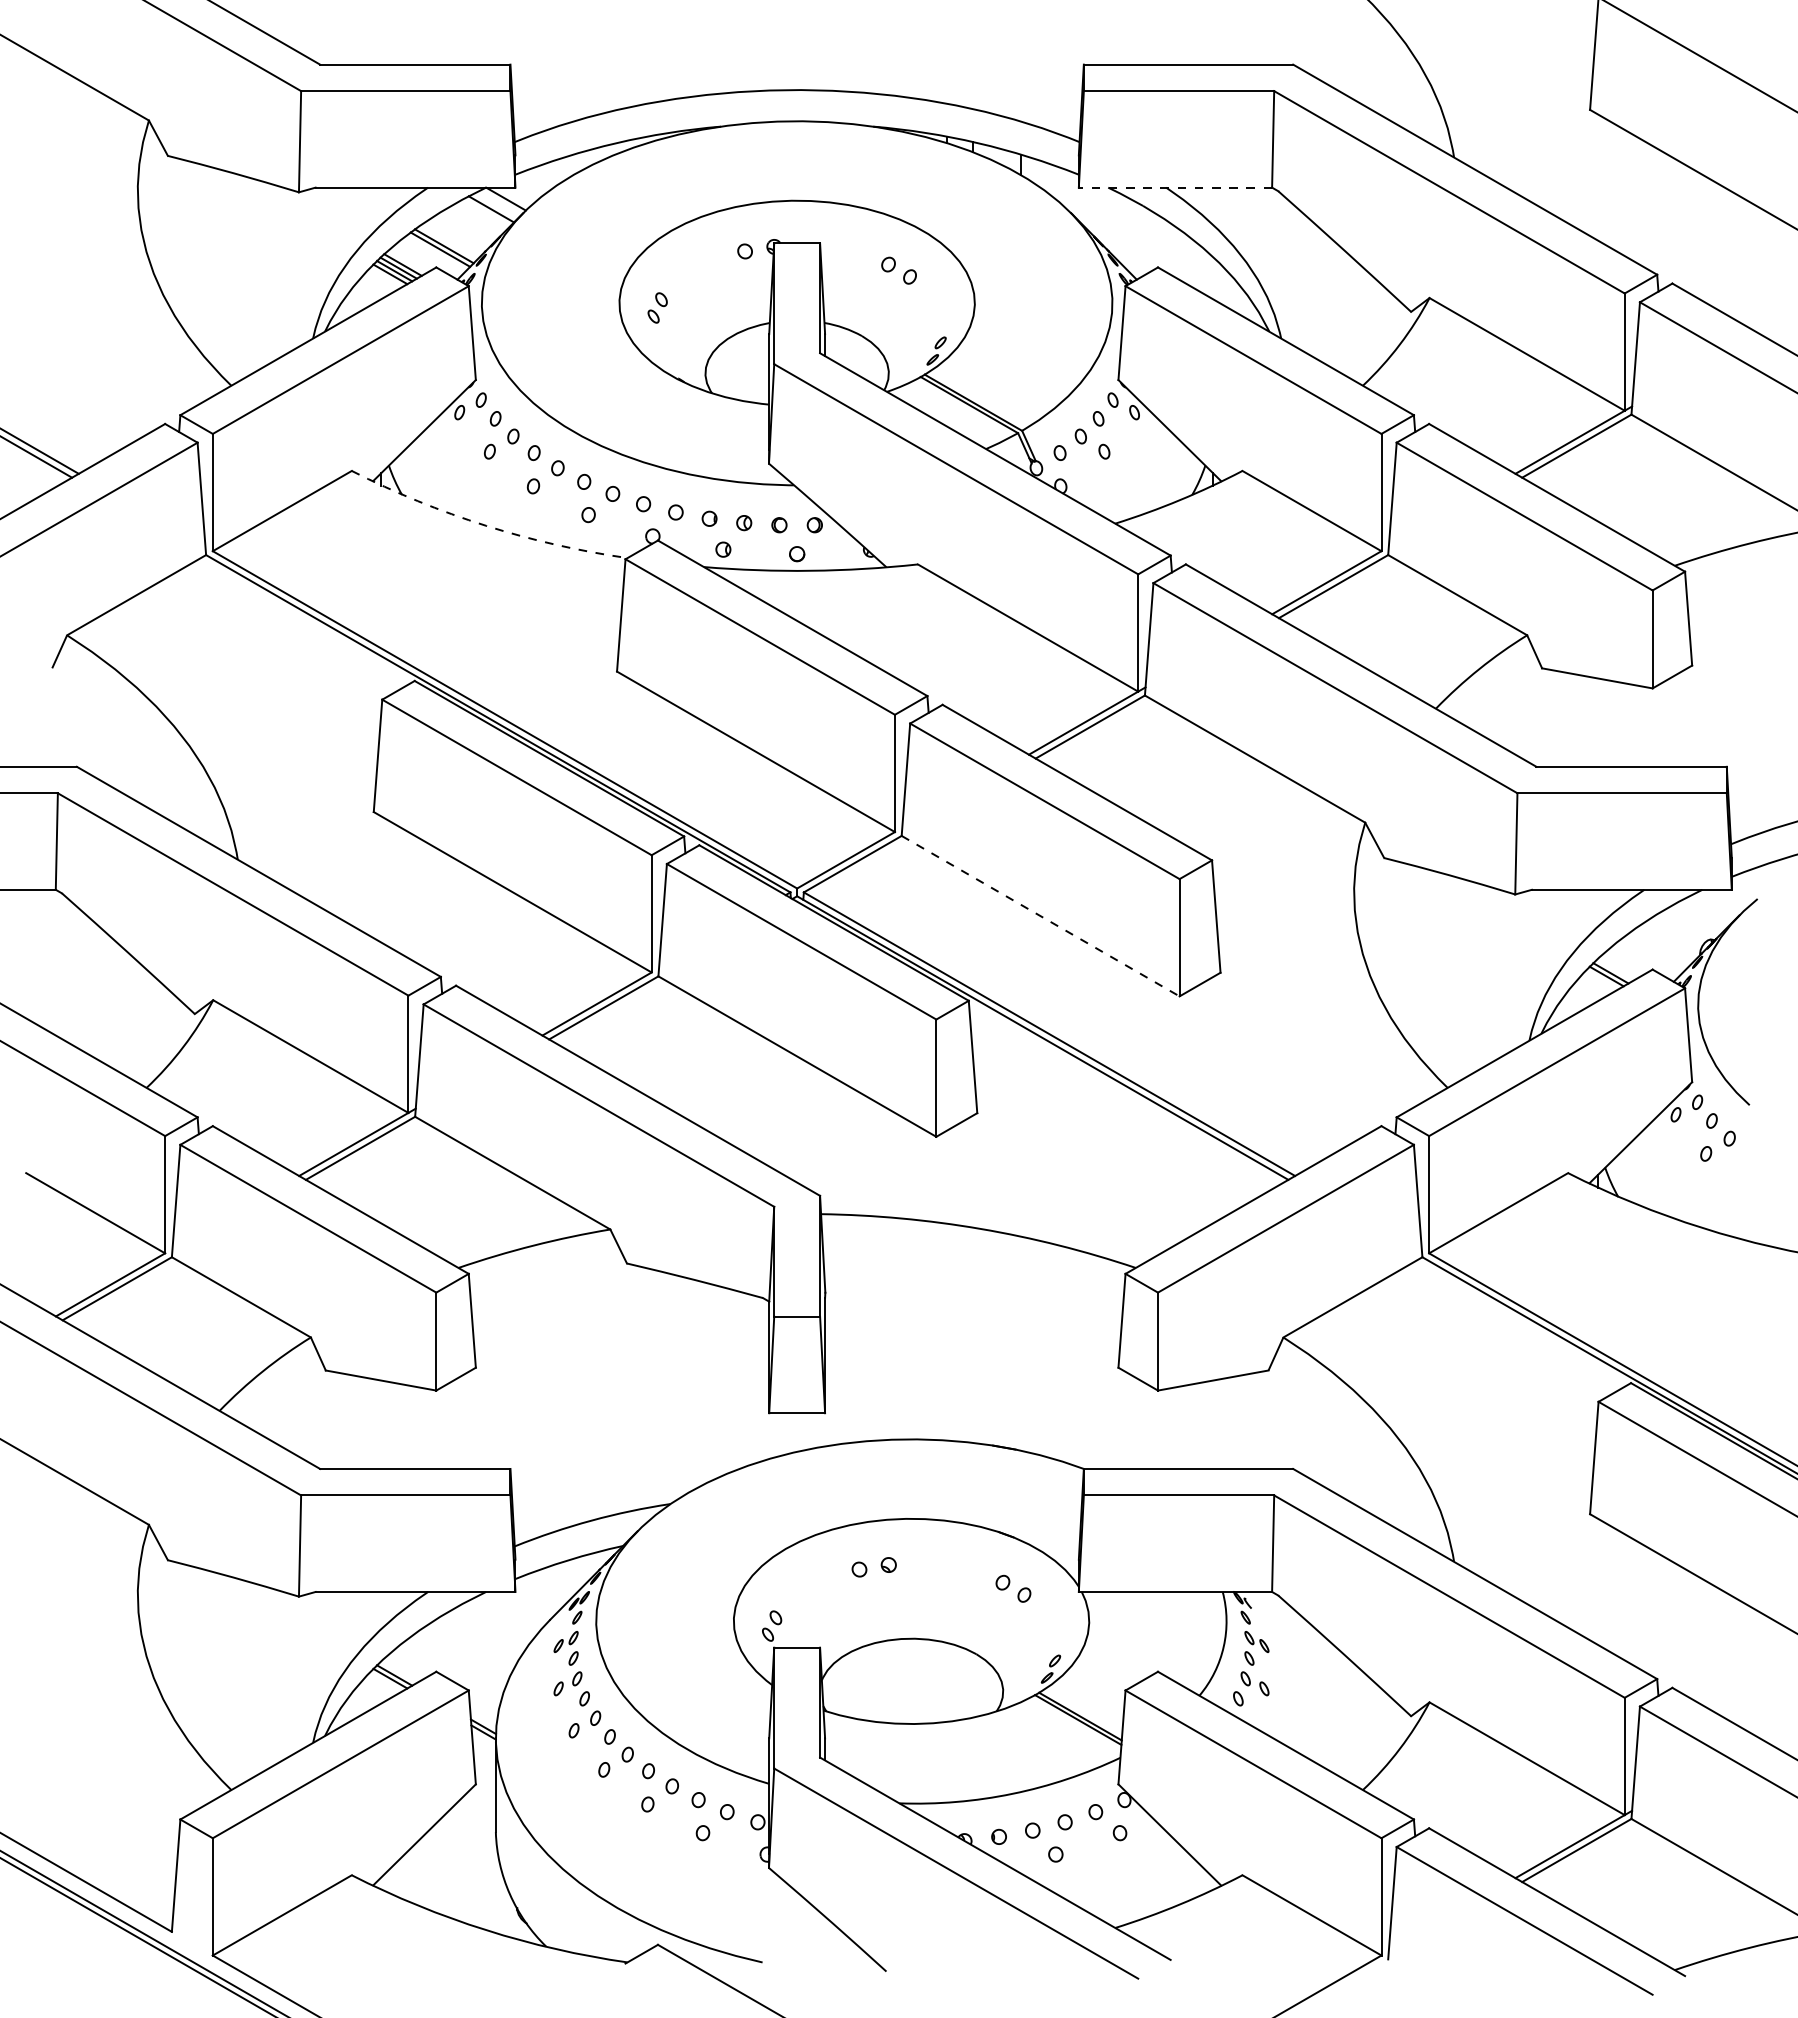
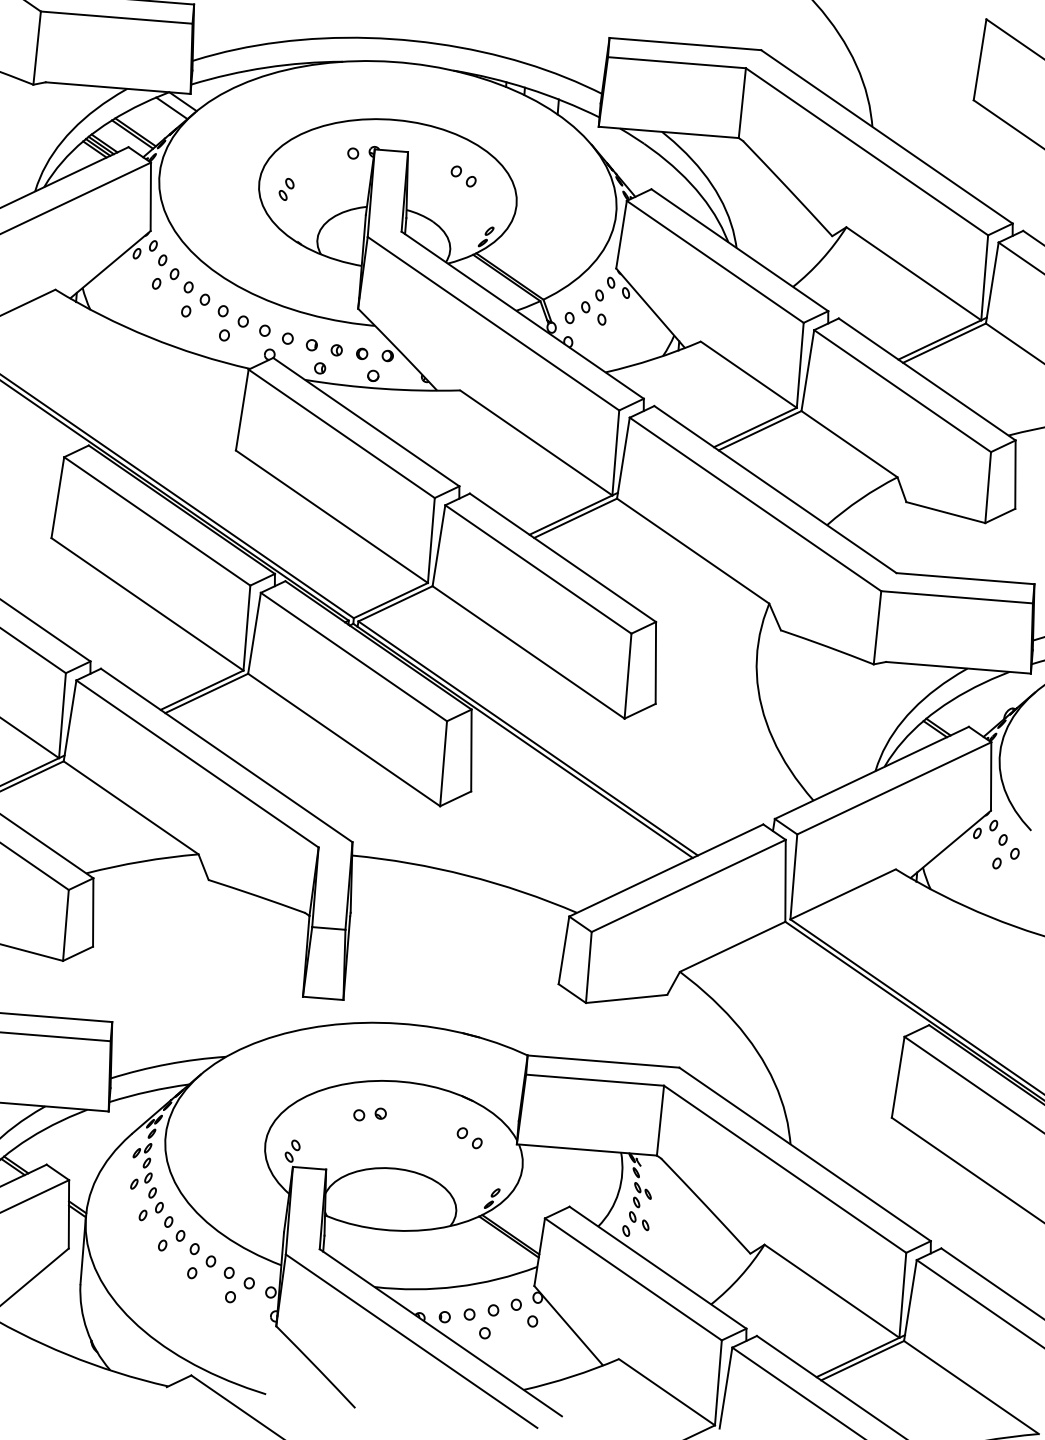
line: (1175, 187) -> (668, 132), dashed -> solid
arc: (486, 525) -> (149, 337), dashed -> solid
line: (1041, 916) -> (529, 652), dashed -> solid

